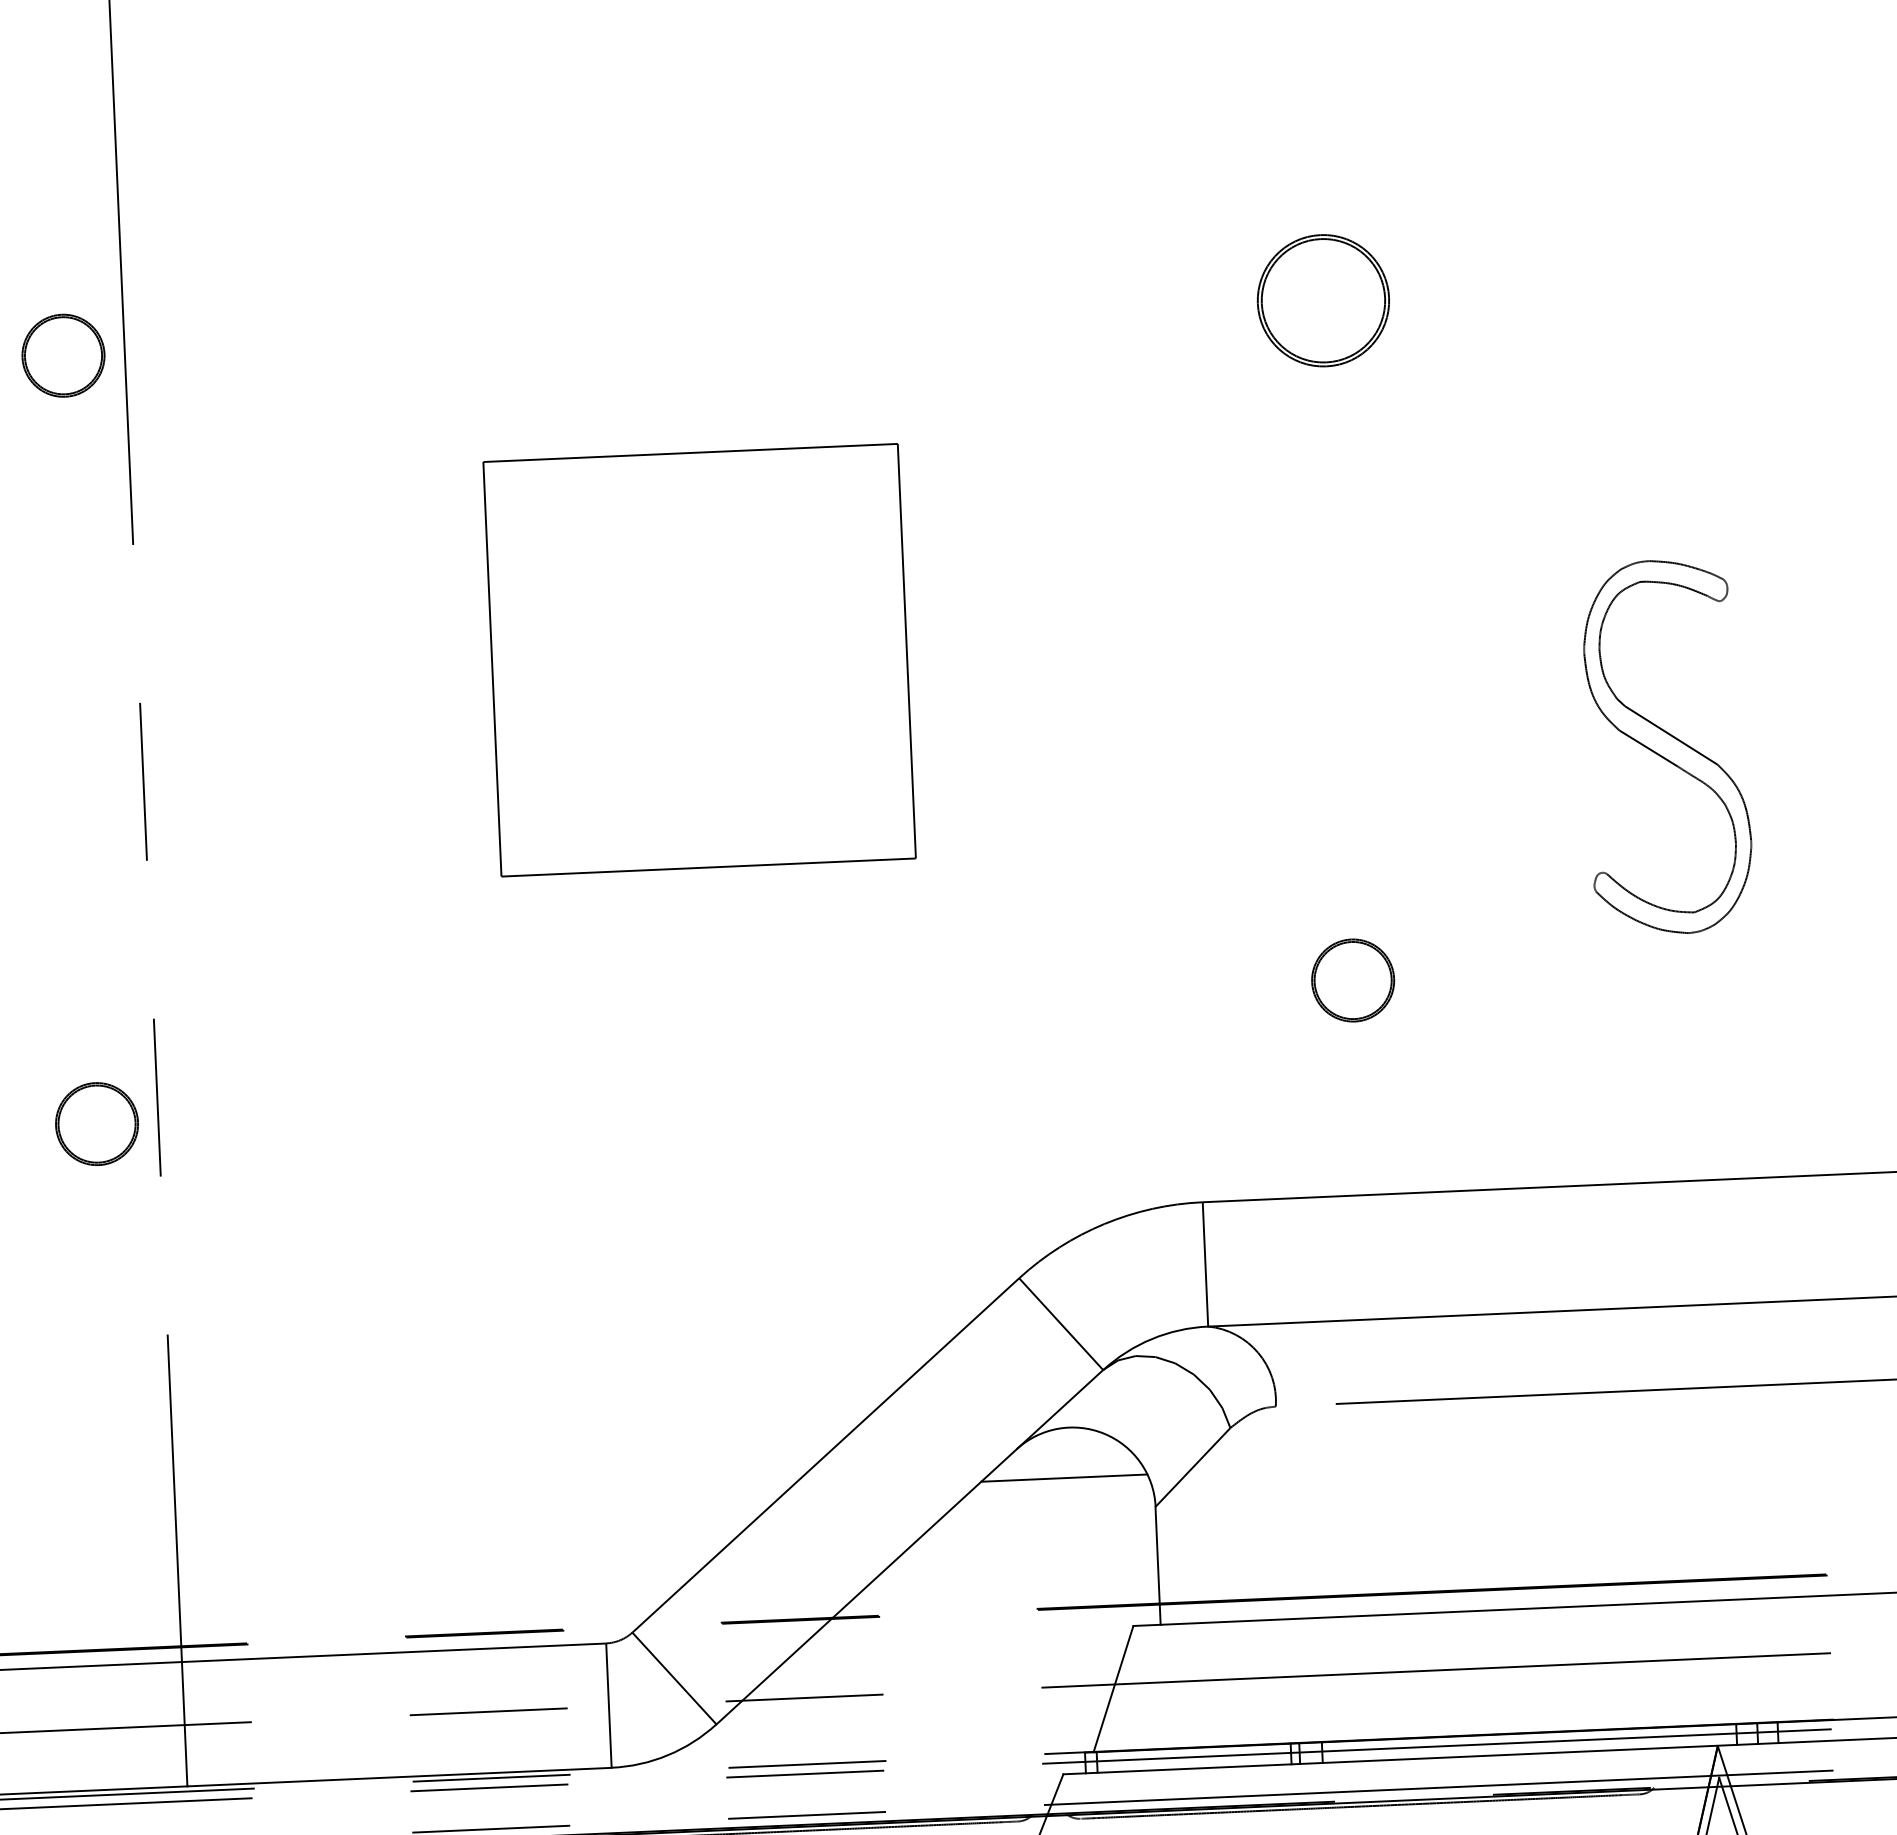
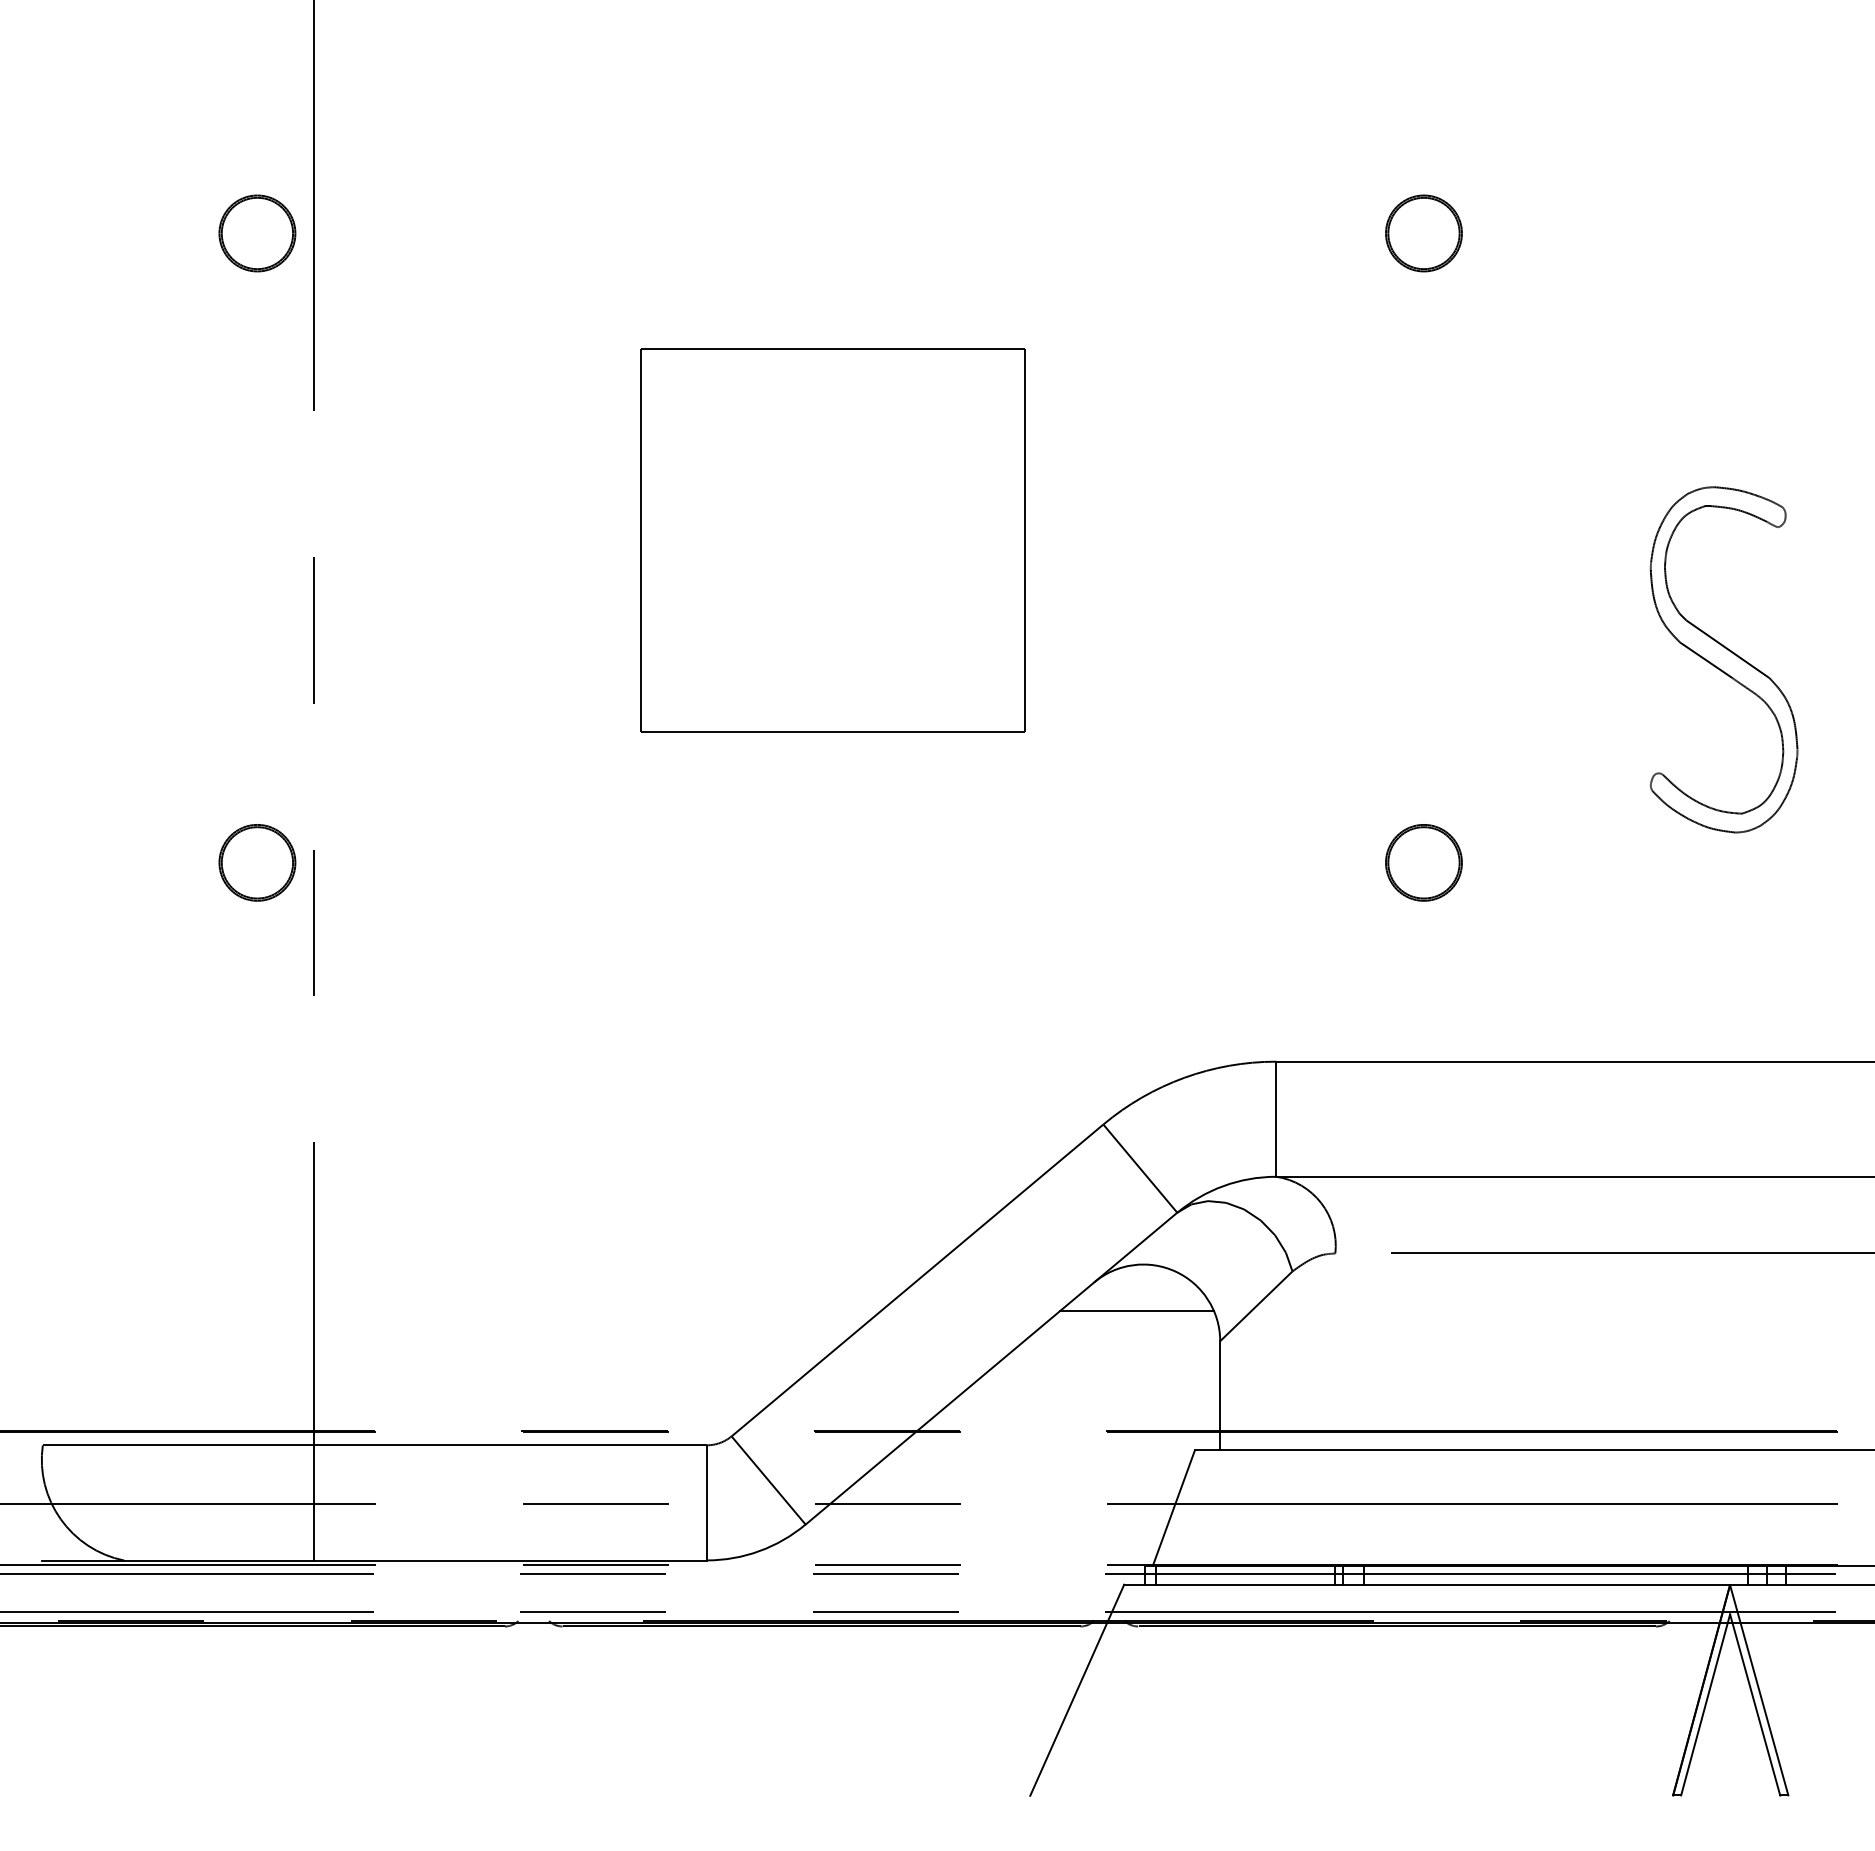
part: (1322, 300) -> (1423, 233), size x0.62
part: (97, 1123) -> (257, 862), moved

